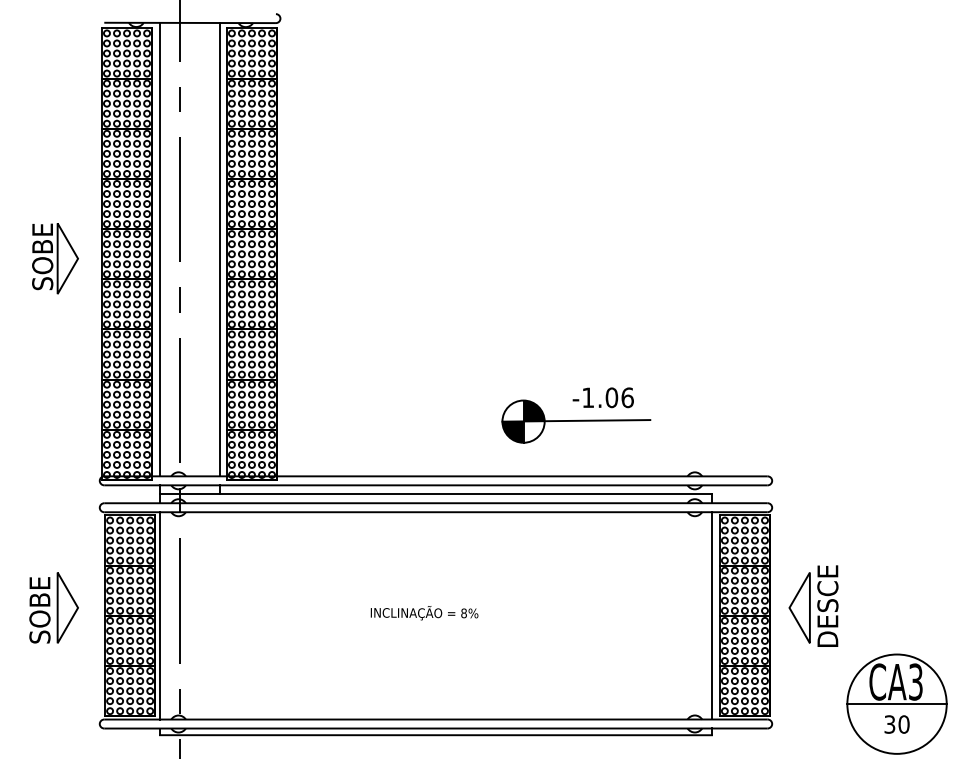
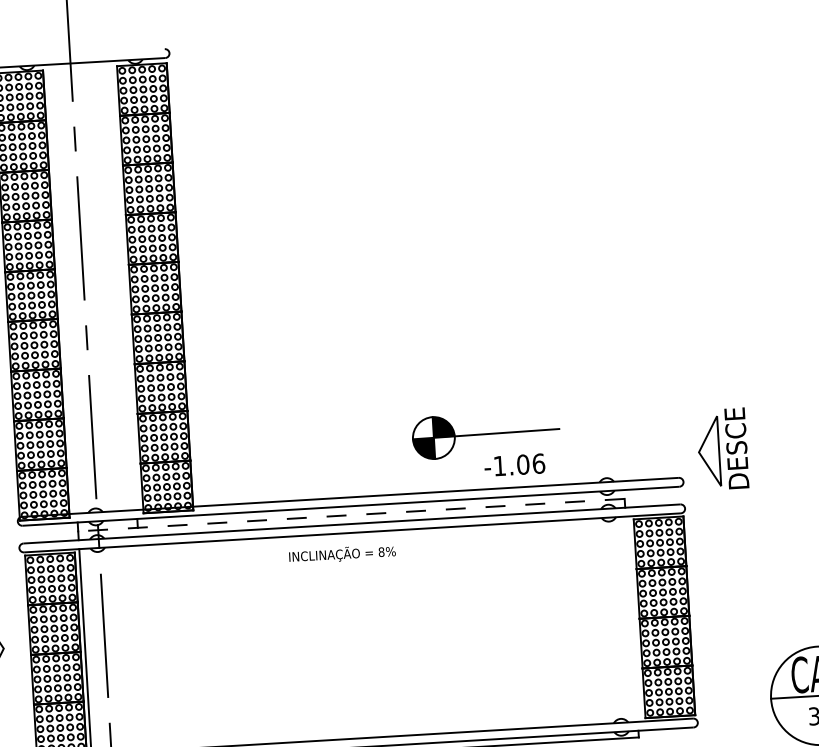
line: (160, 249) -> (64, 288), removed
line: (220, 249) -> (123, 285), removed
text: (602, 397) -> (513, 464), moved
line: (435, 494) -> (351, 515), solid -> dashed
part: (813, 605) -> (722, 448), moved
text: (424, 613) -> (342, 554), moved
line: (711, 615) -> (631, 618), removed

